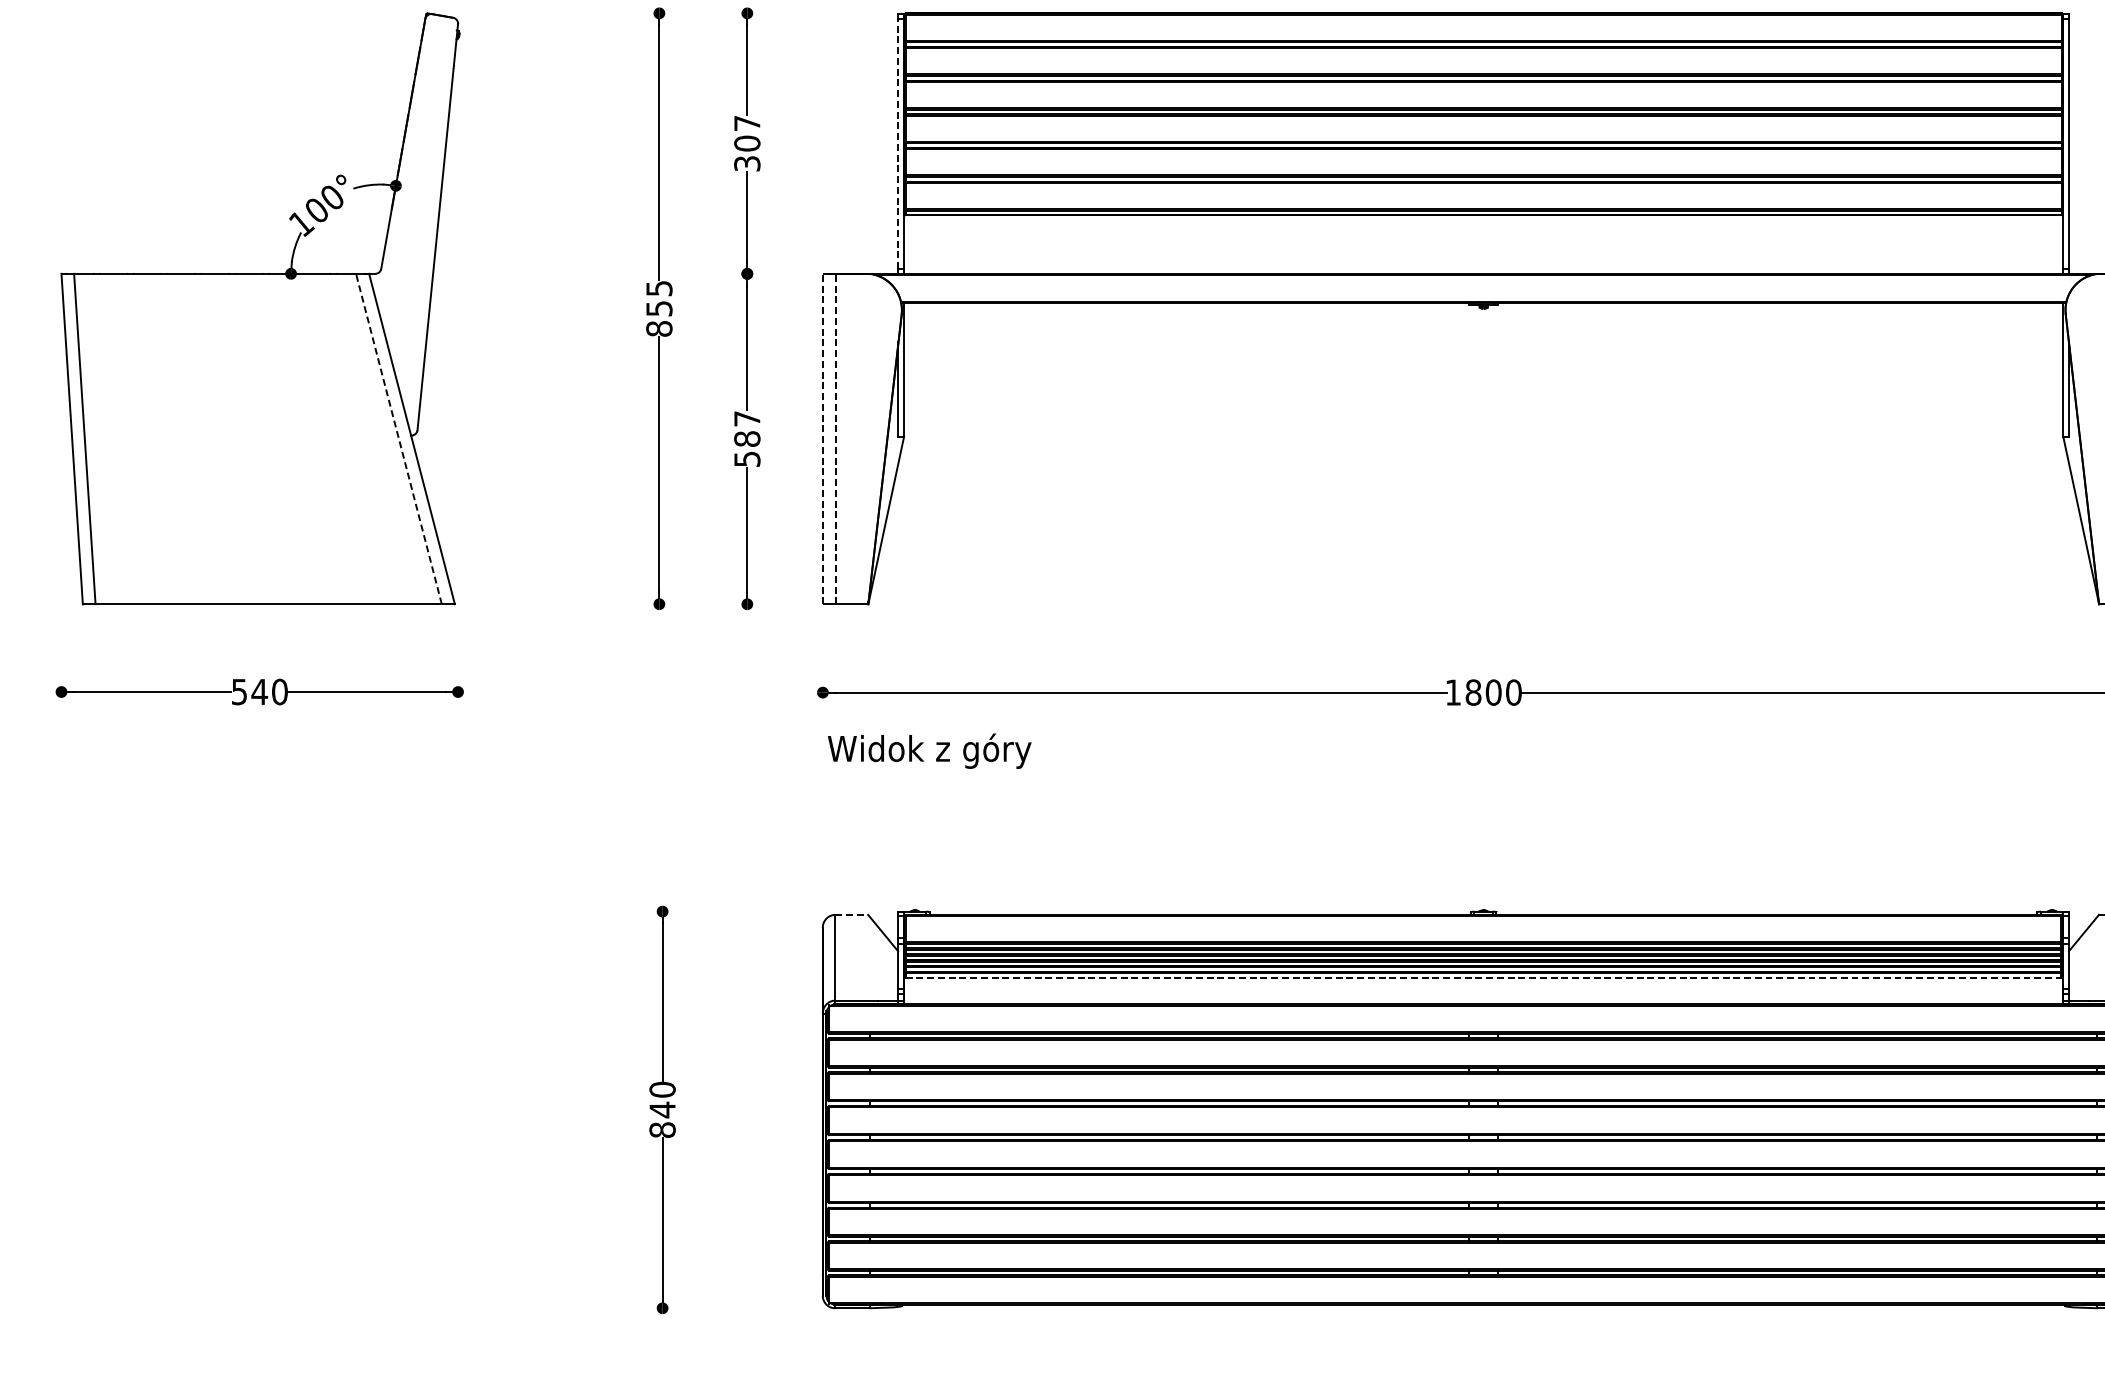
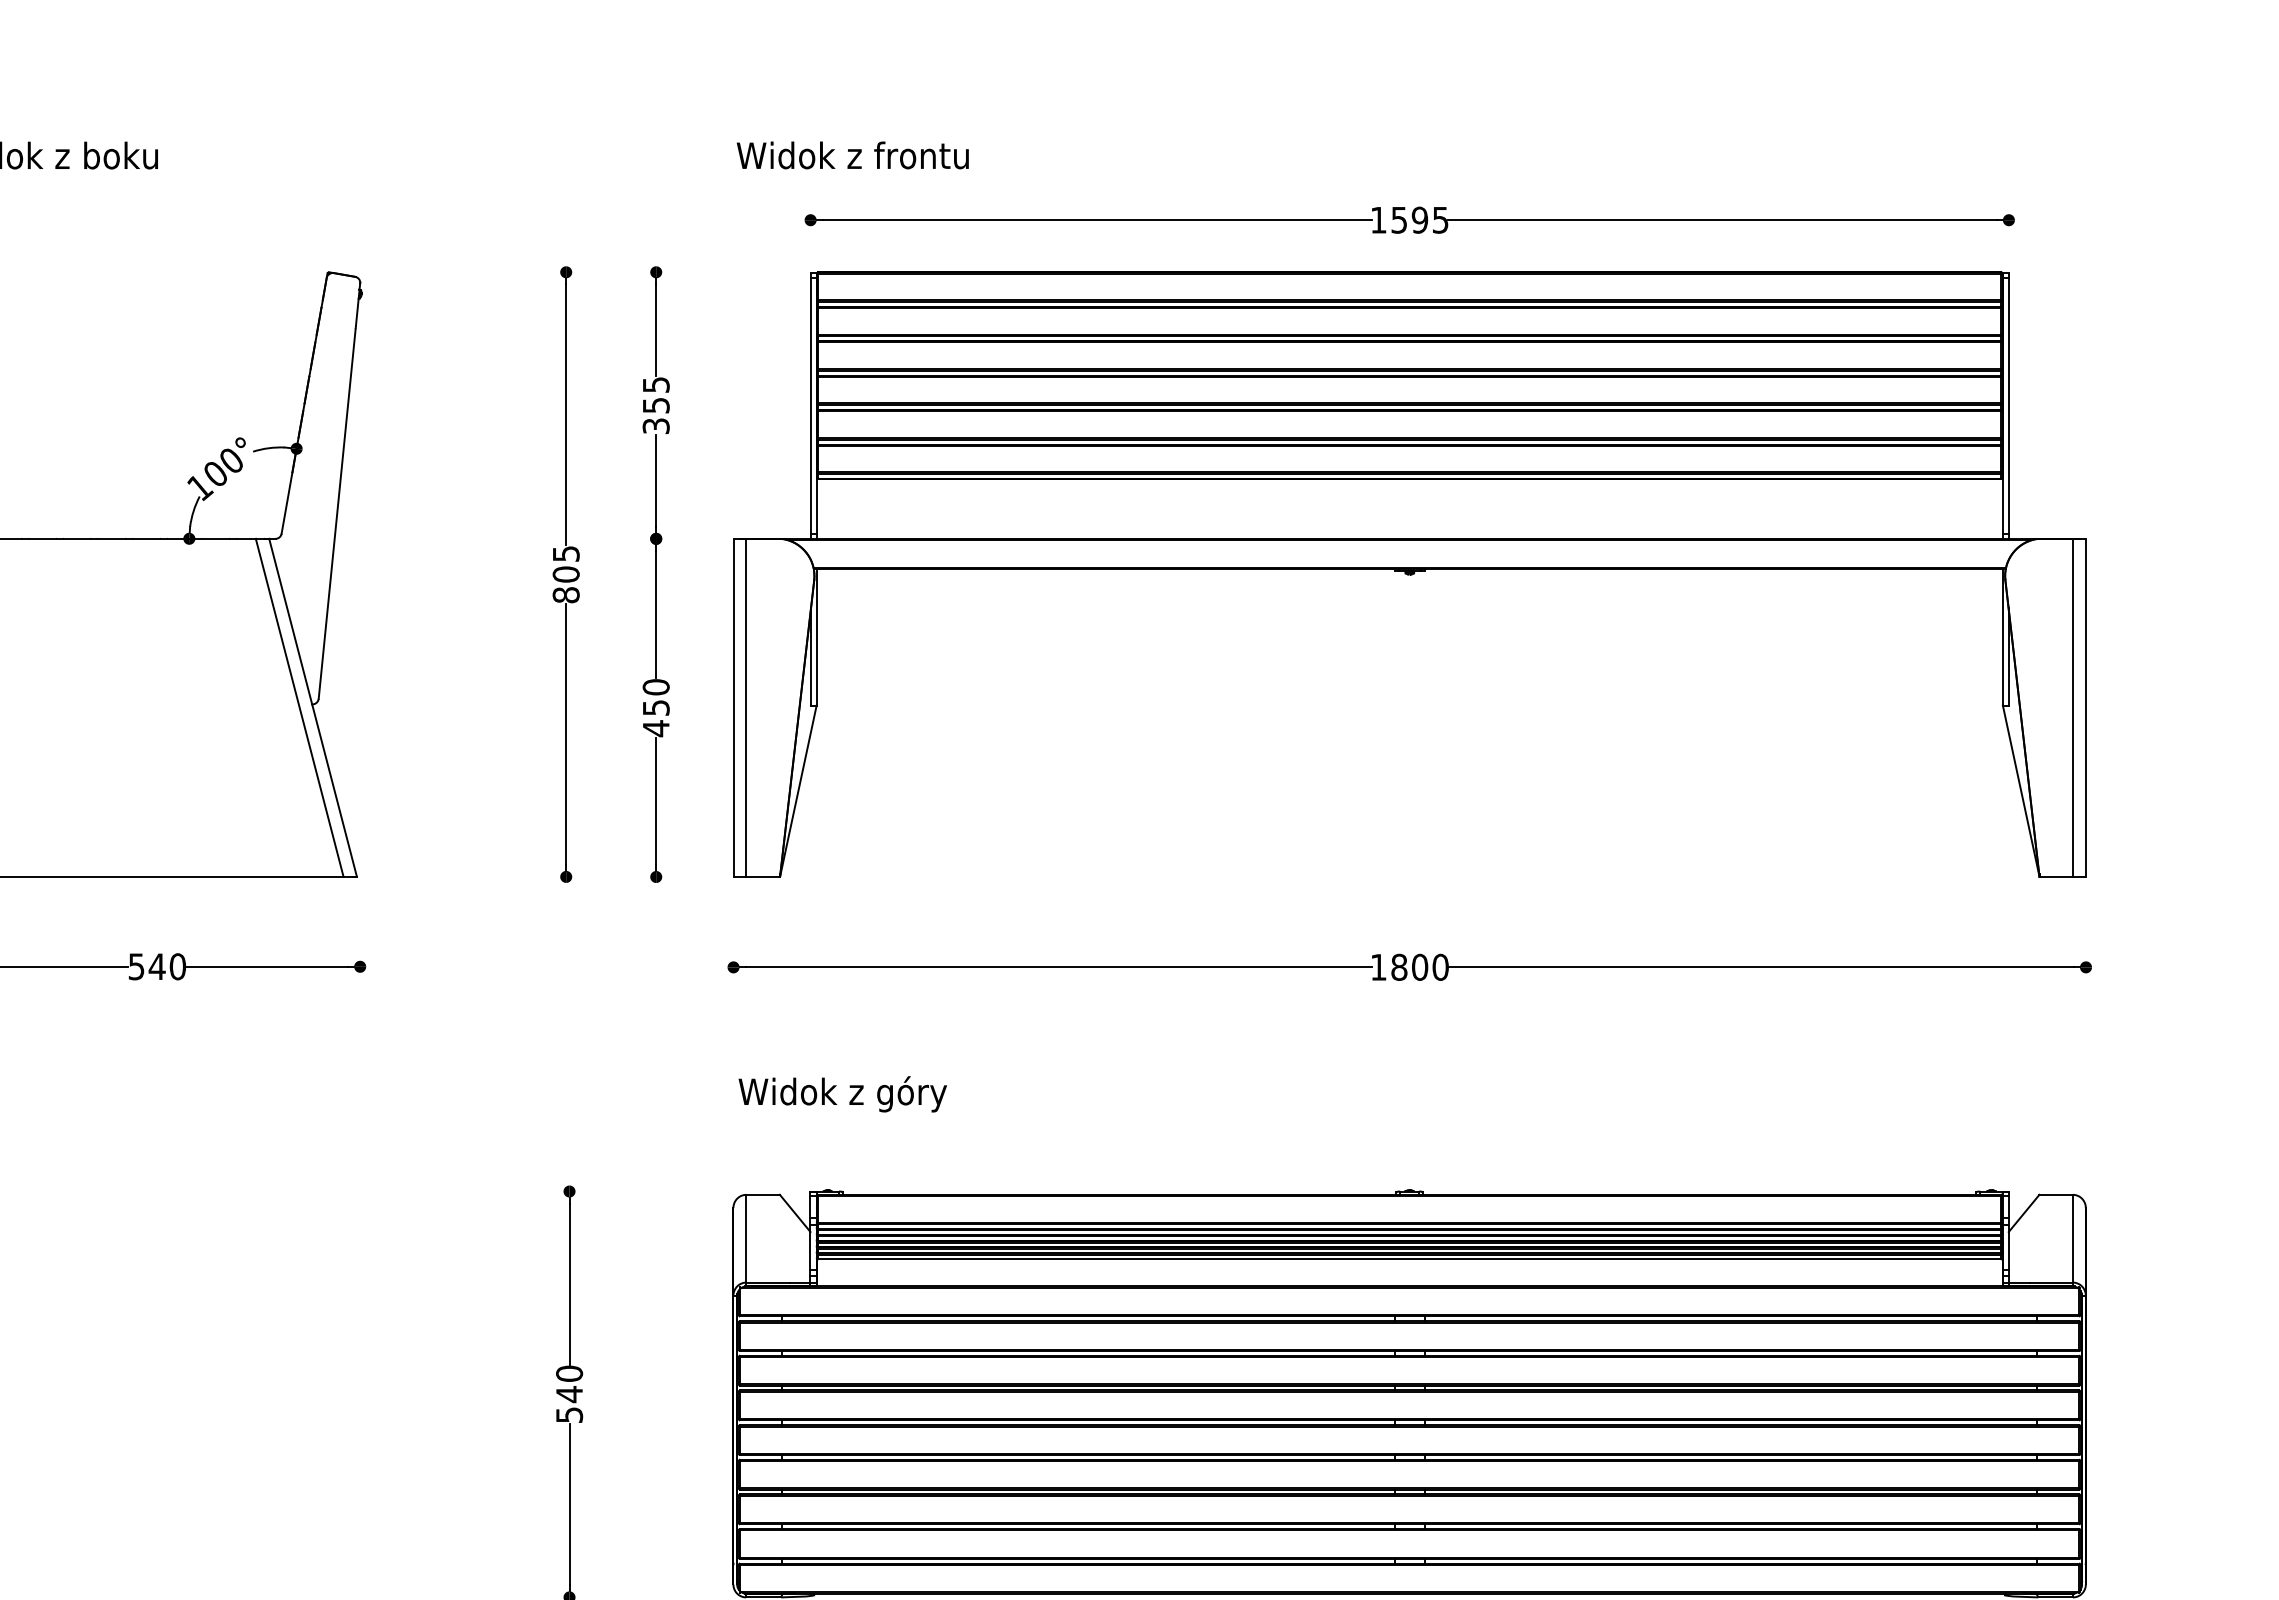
text: (746, 133) -> (655, 395), 307 -> 355
line: (898, 143) -> (810, 405), dashed -> solid
text: (658, 308) -> (565, 574), 855 -> 805
line: (398, 438) -> (299, 707), dashed -> solid
line: (822, 438) -> (733, 707), dashed -> solid
line: (835, 438) -> (746, 707), dashed -> solid
text: (746, 439) -> (655, 708), 587 -> 450
text: (929, 751) -> (842, 1094), moved
line: (852, 914) -> (763, 1194), dashed -> solid
line: (1484, 978) -> (1410, 1259), dashed -> solid
text: (662, 1130) -> (569, 1415), 840 -> 540

